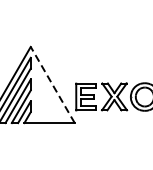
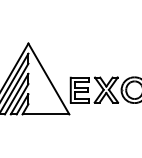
line: (52, 84) -> (48, 78), dashed -> solid

